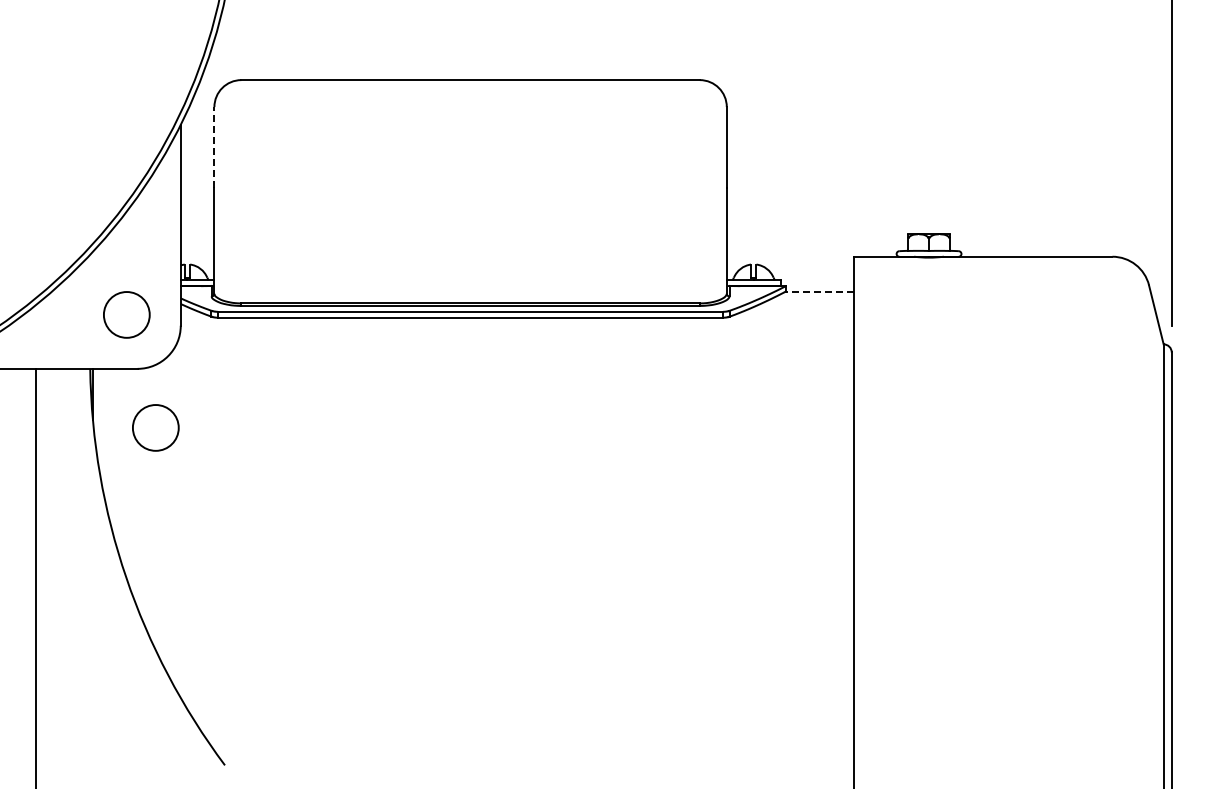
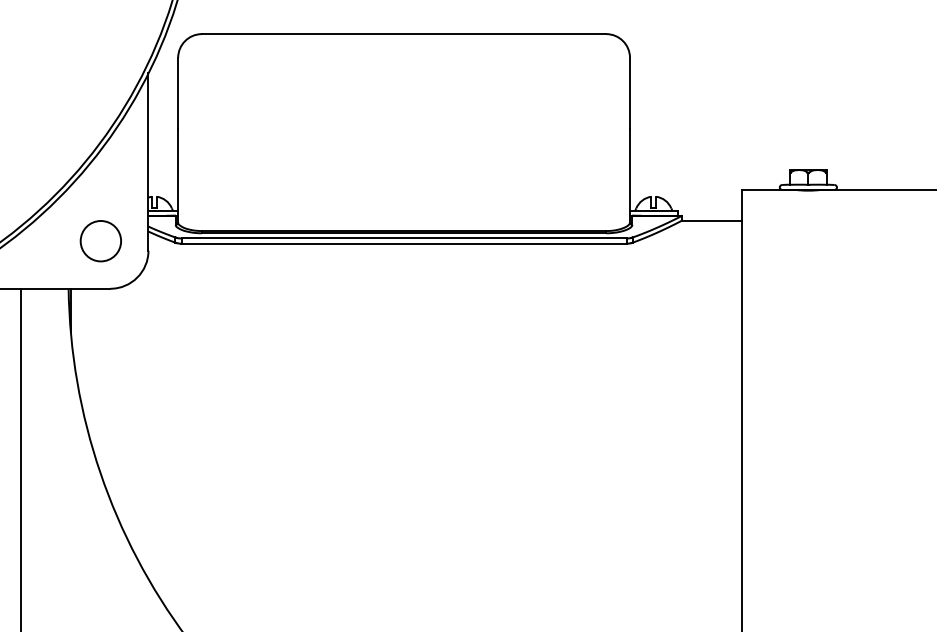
line: (214, 147) -> (178, 93), dashed -> solid
line: (819, 291) -> (711, 220), dashed -> solid
circle: (155, 427) -> (126, 340), removed

